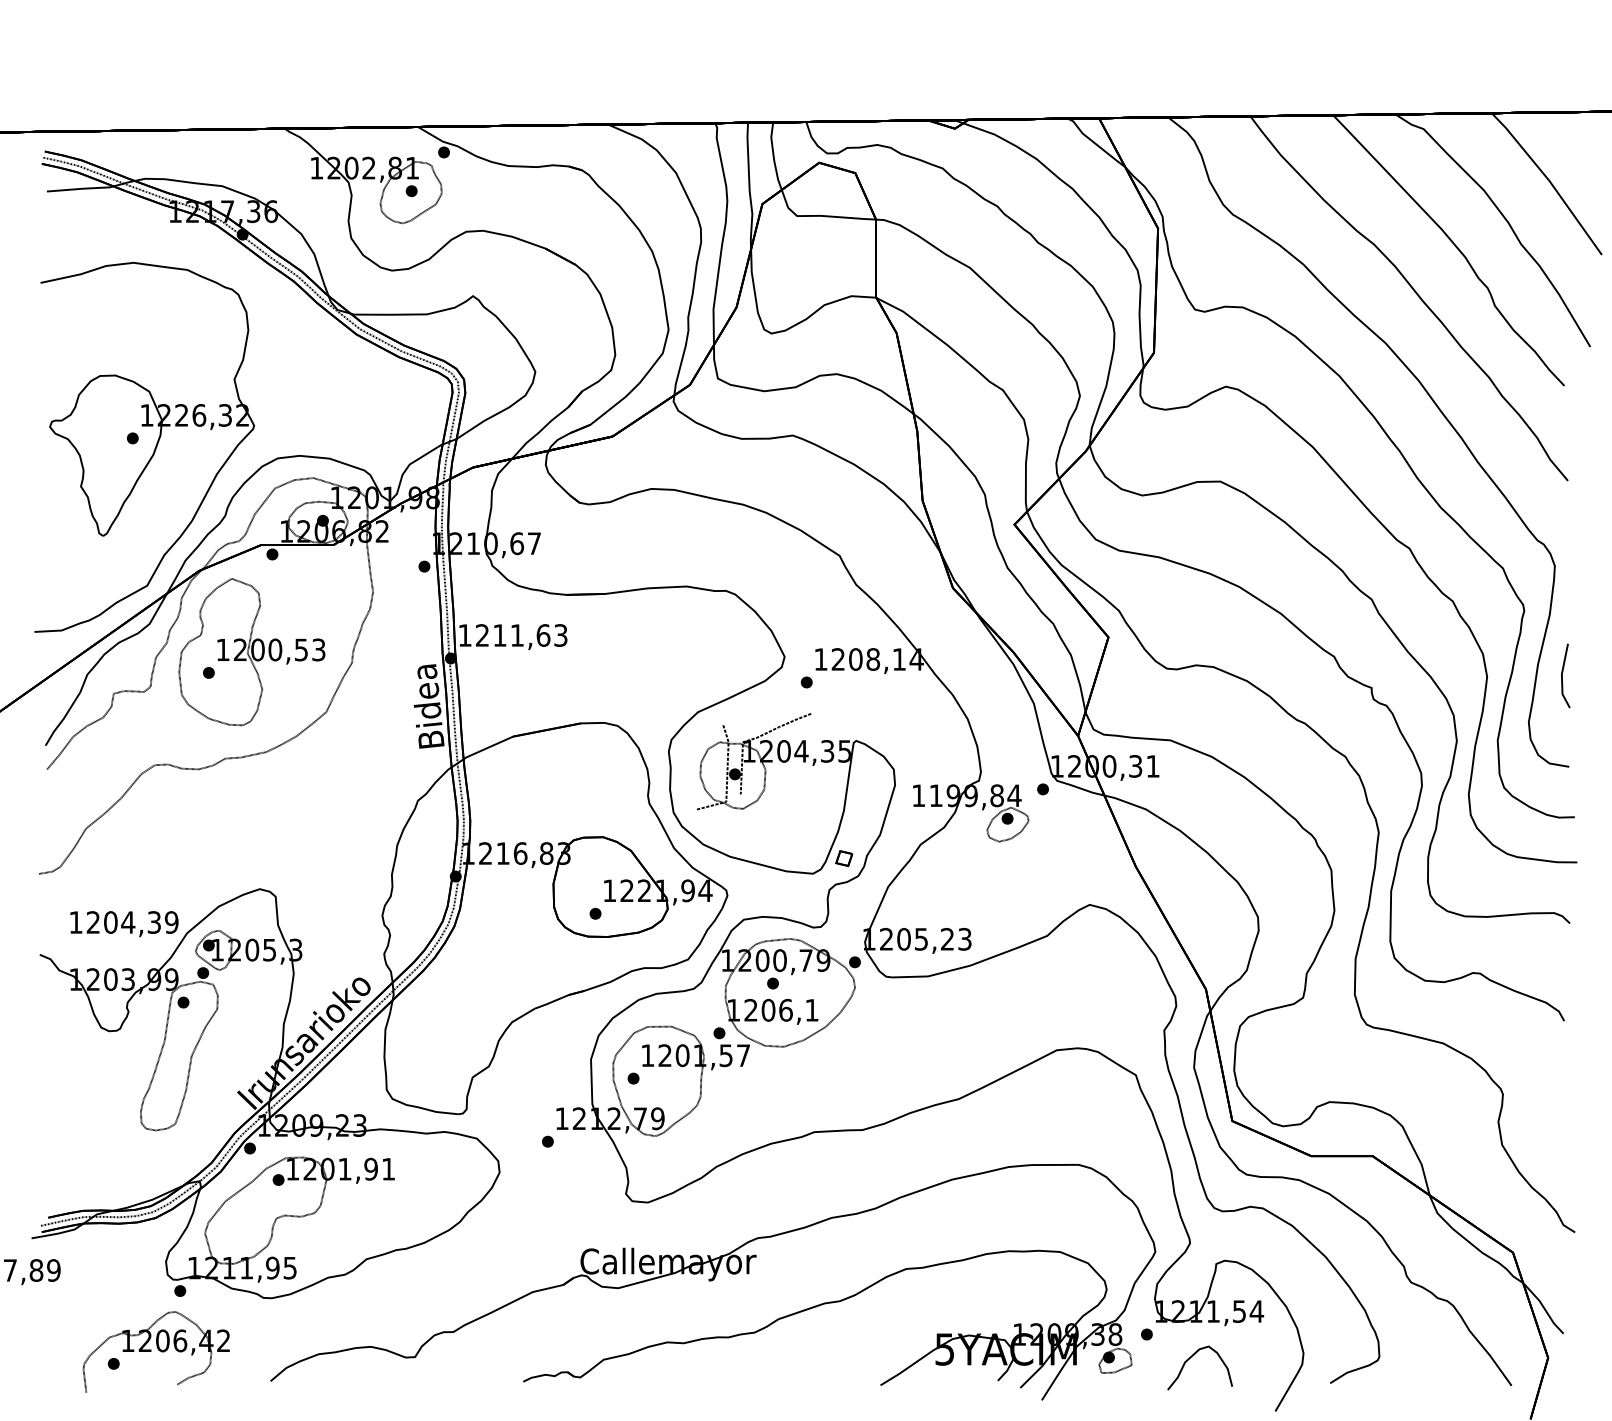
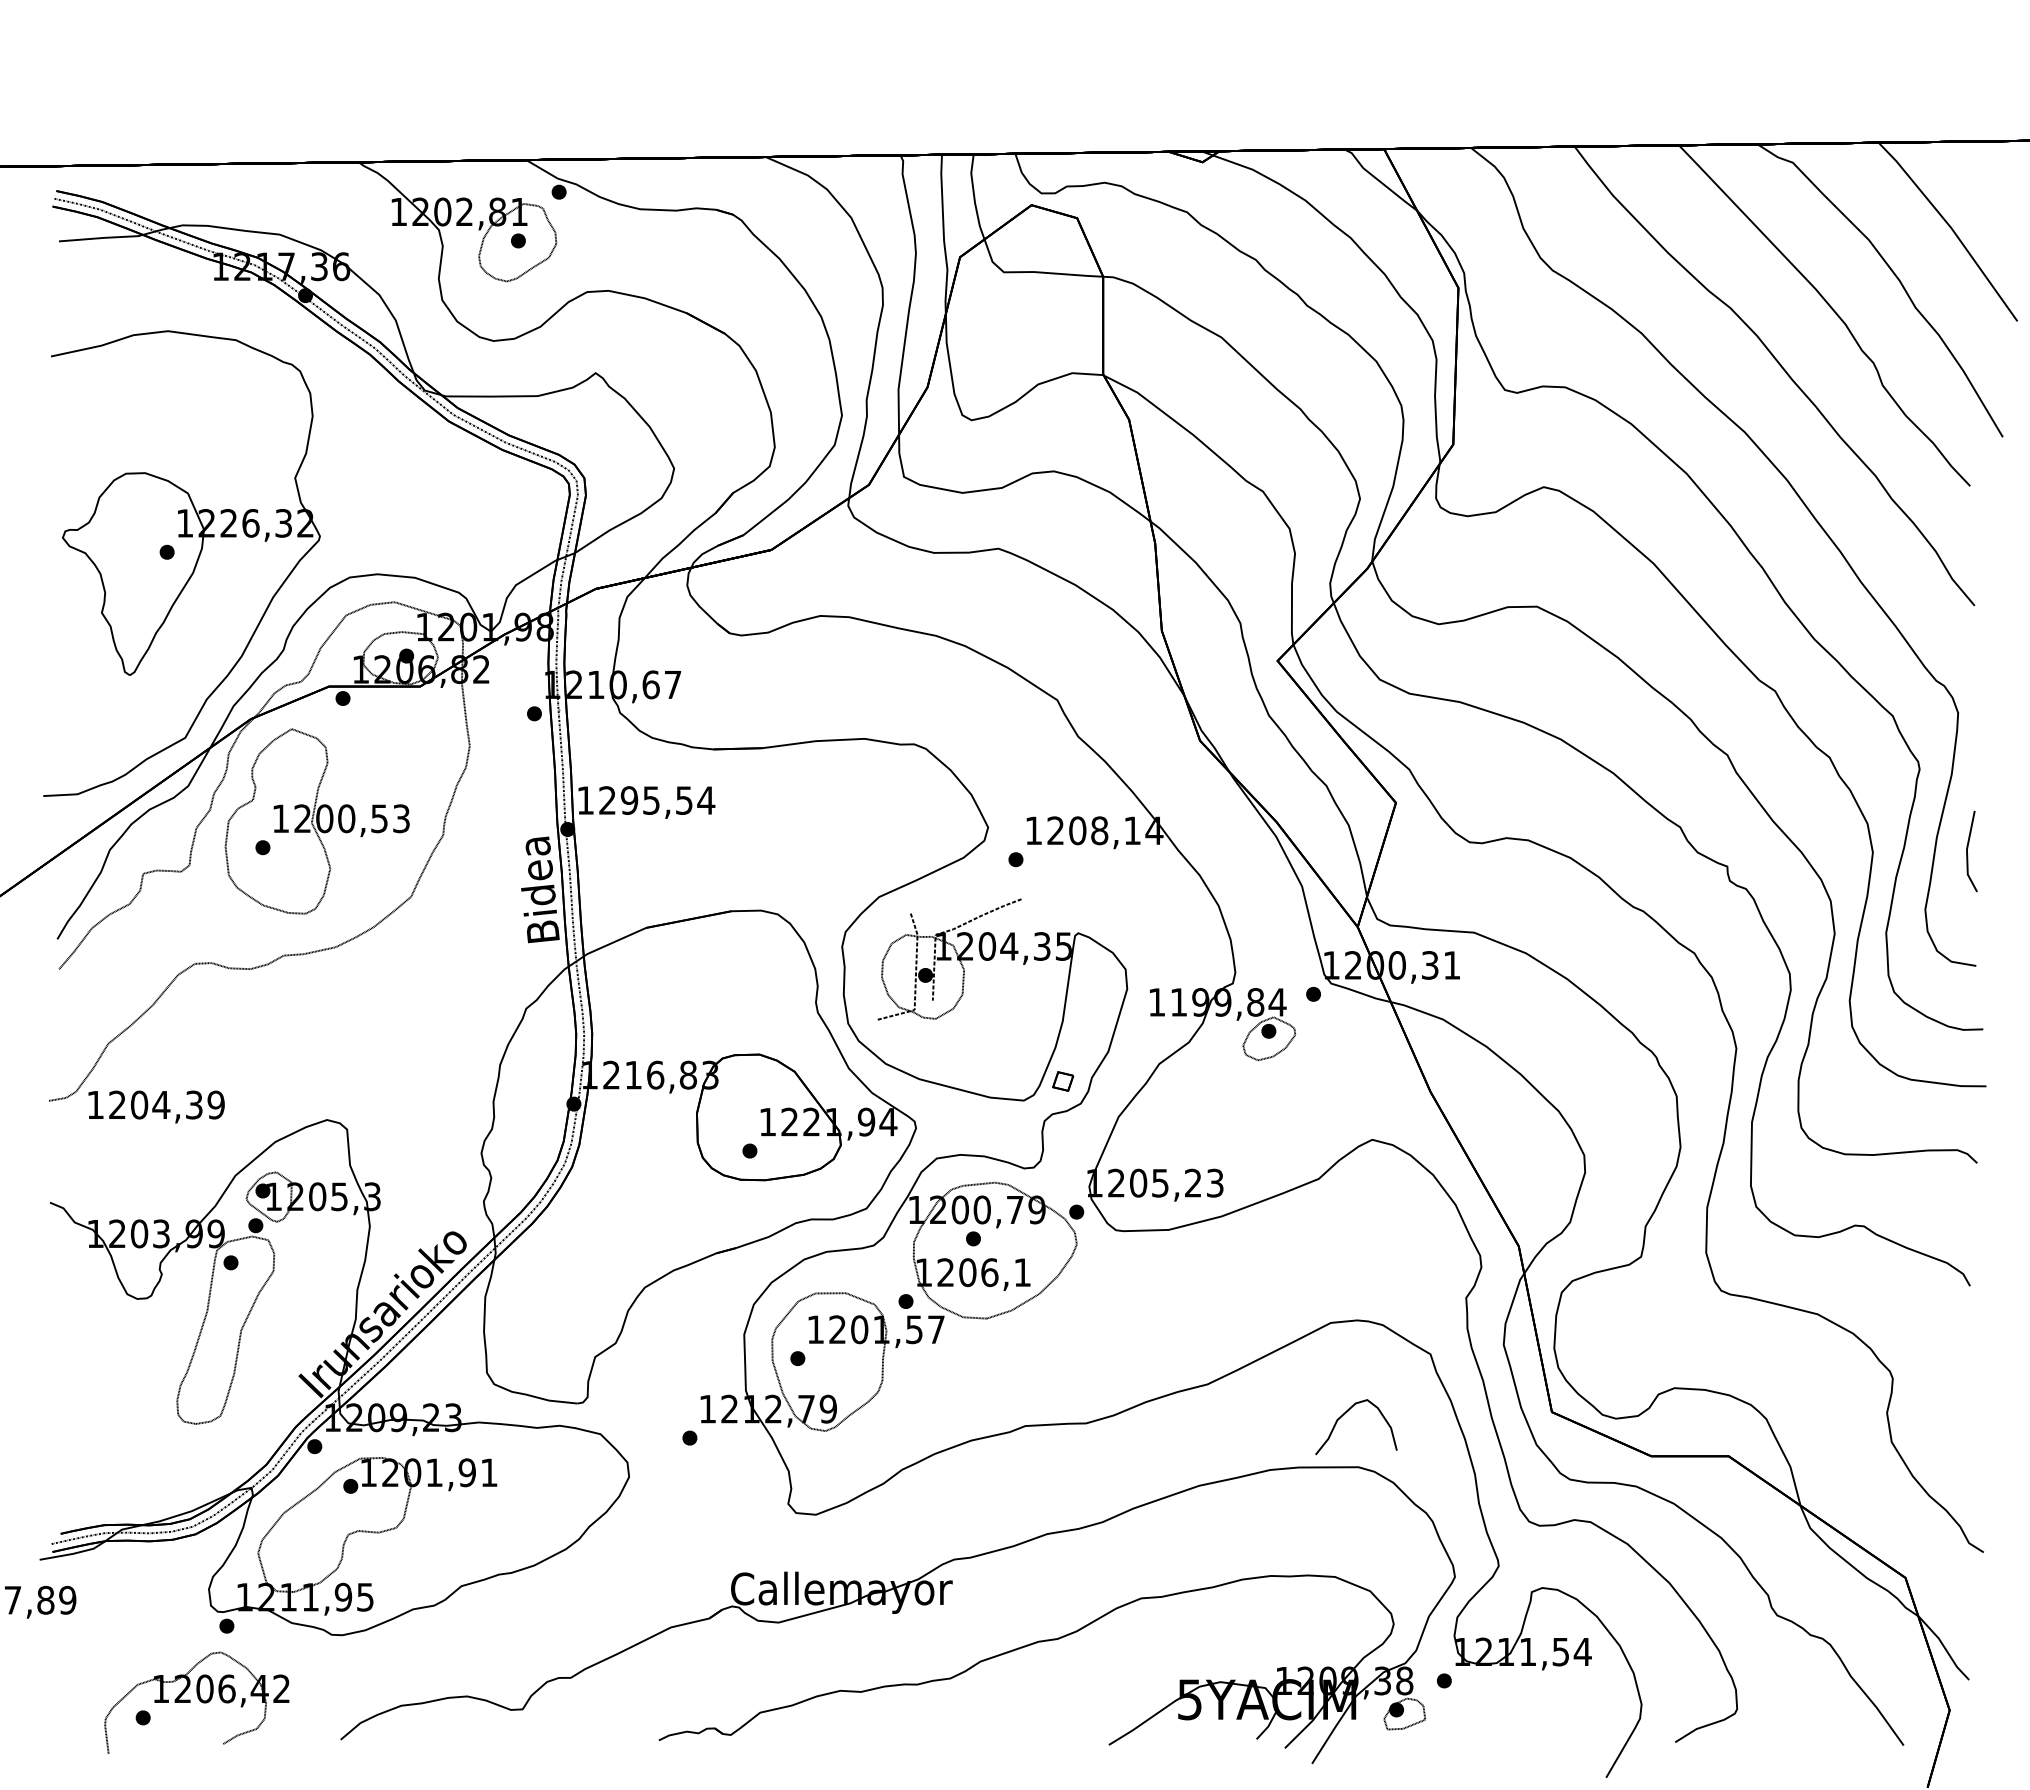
text: (530, 635) -> (667, 800), 1211,63 -> 1295,54
text: (124, 923) -> (156, 1106), moved
curve: (1191, 1358) -> (1345, 1414), moved

